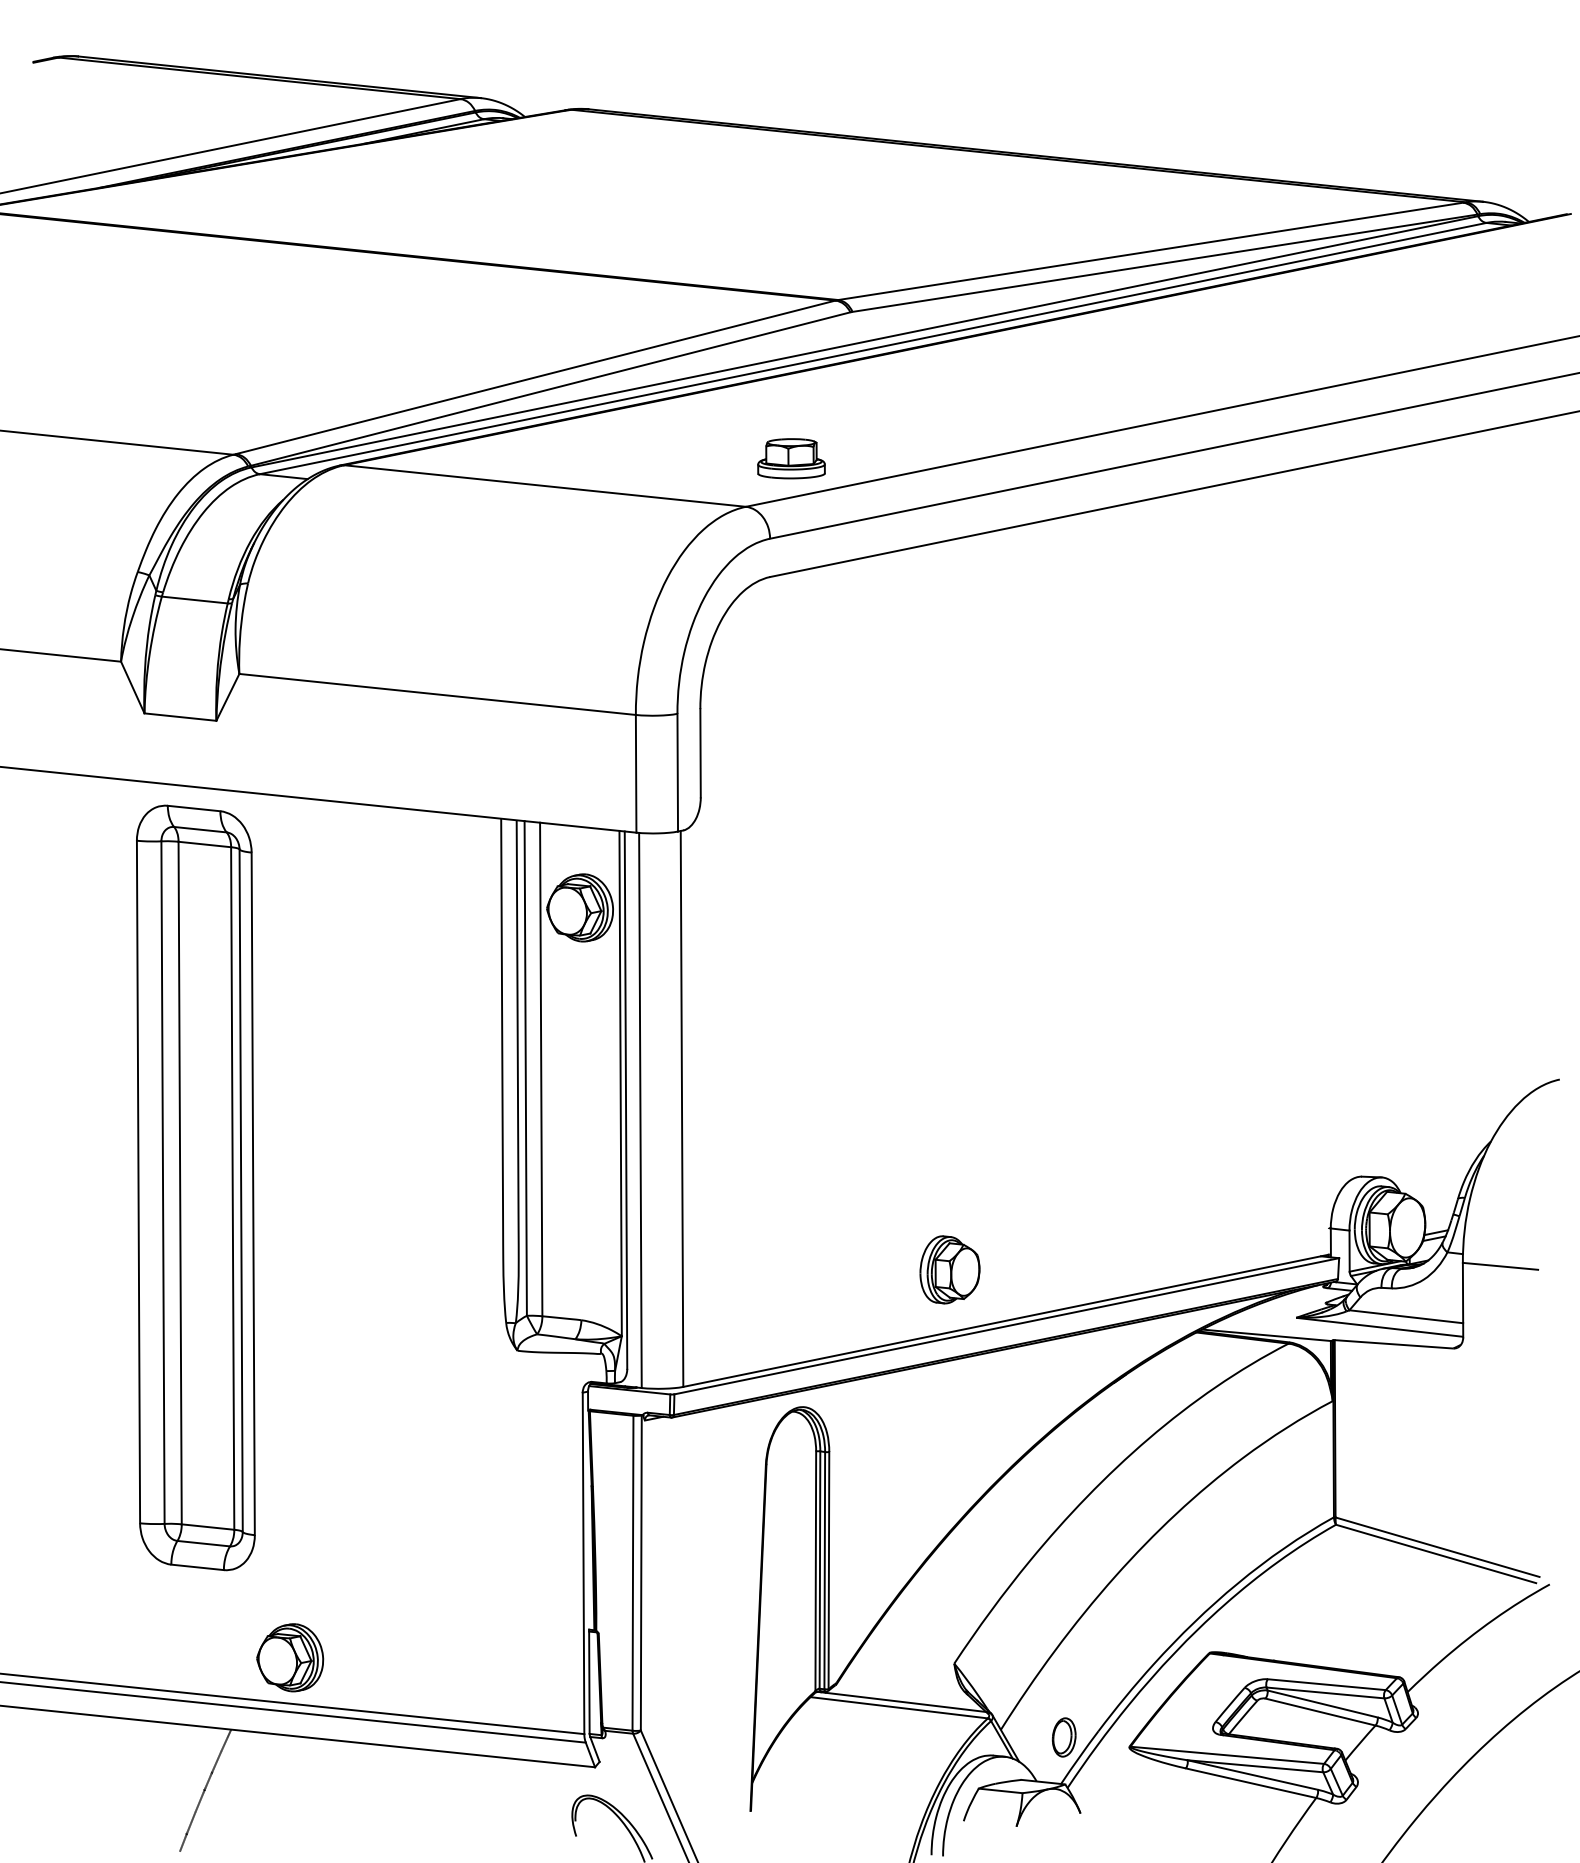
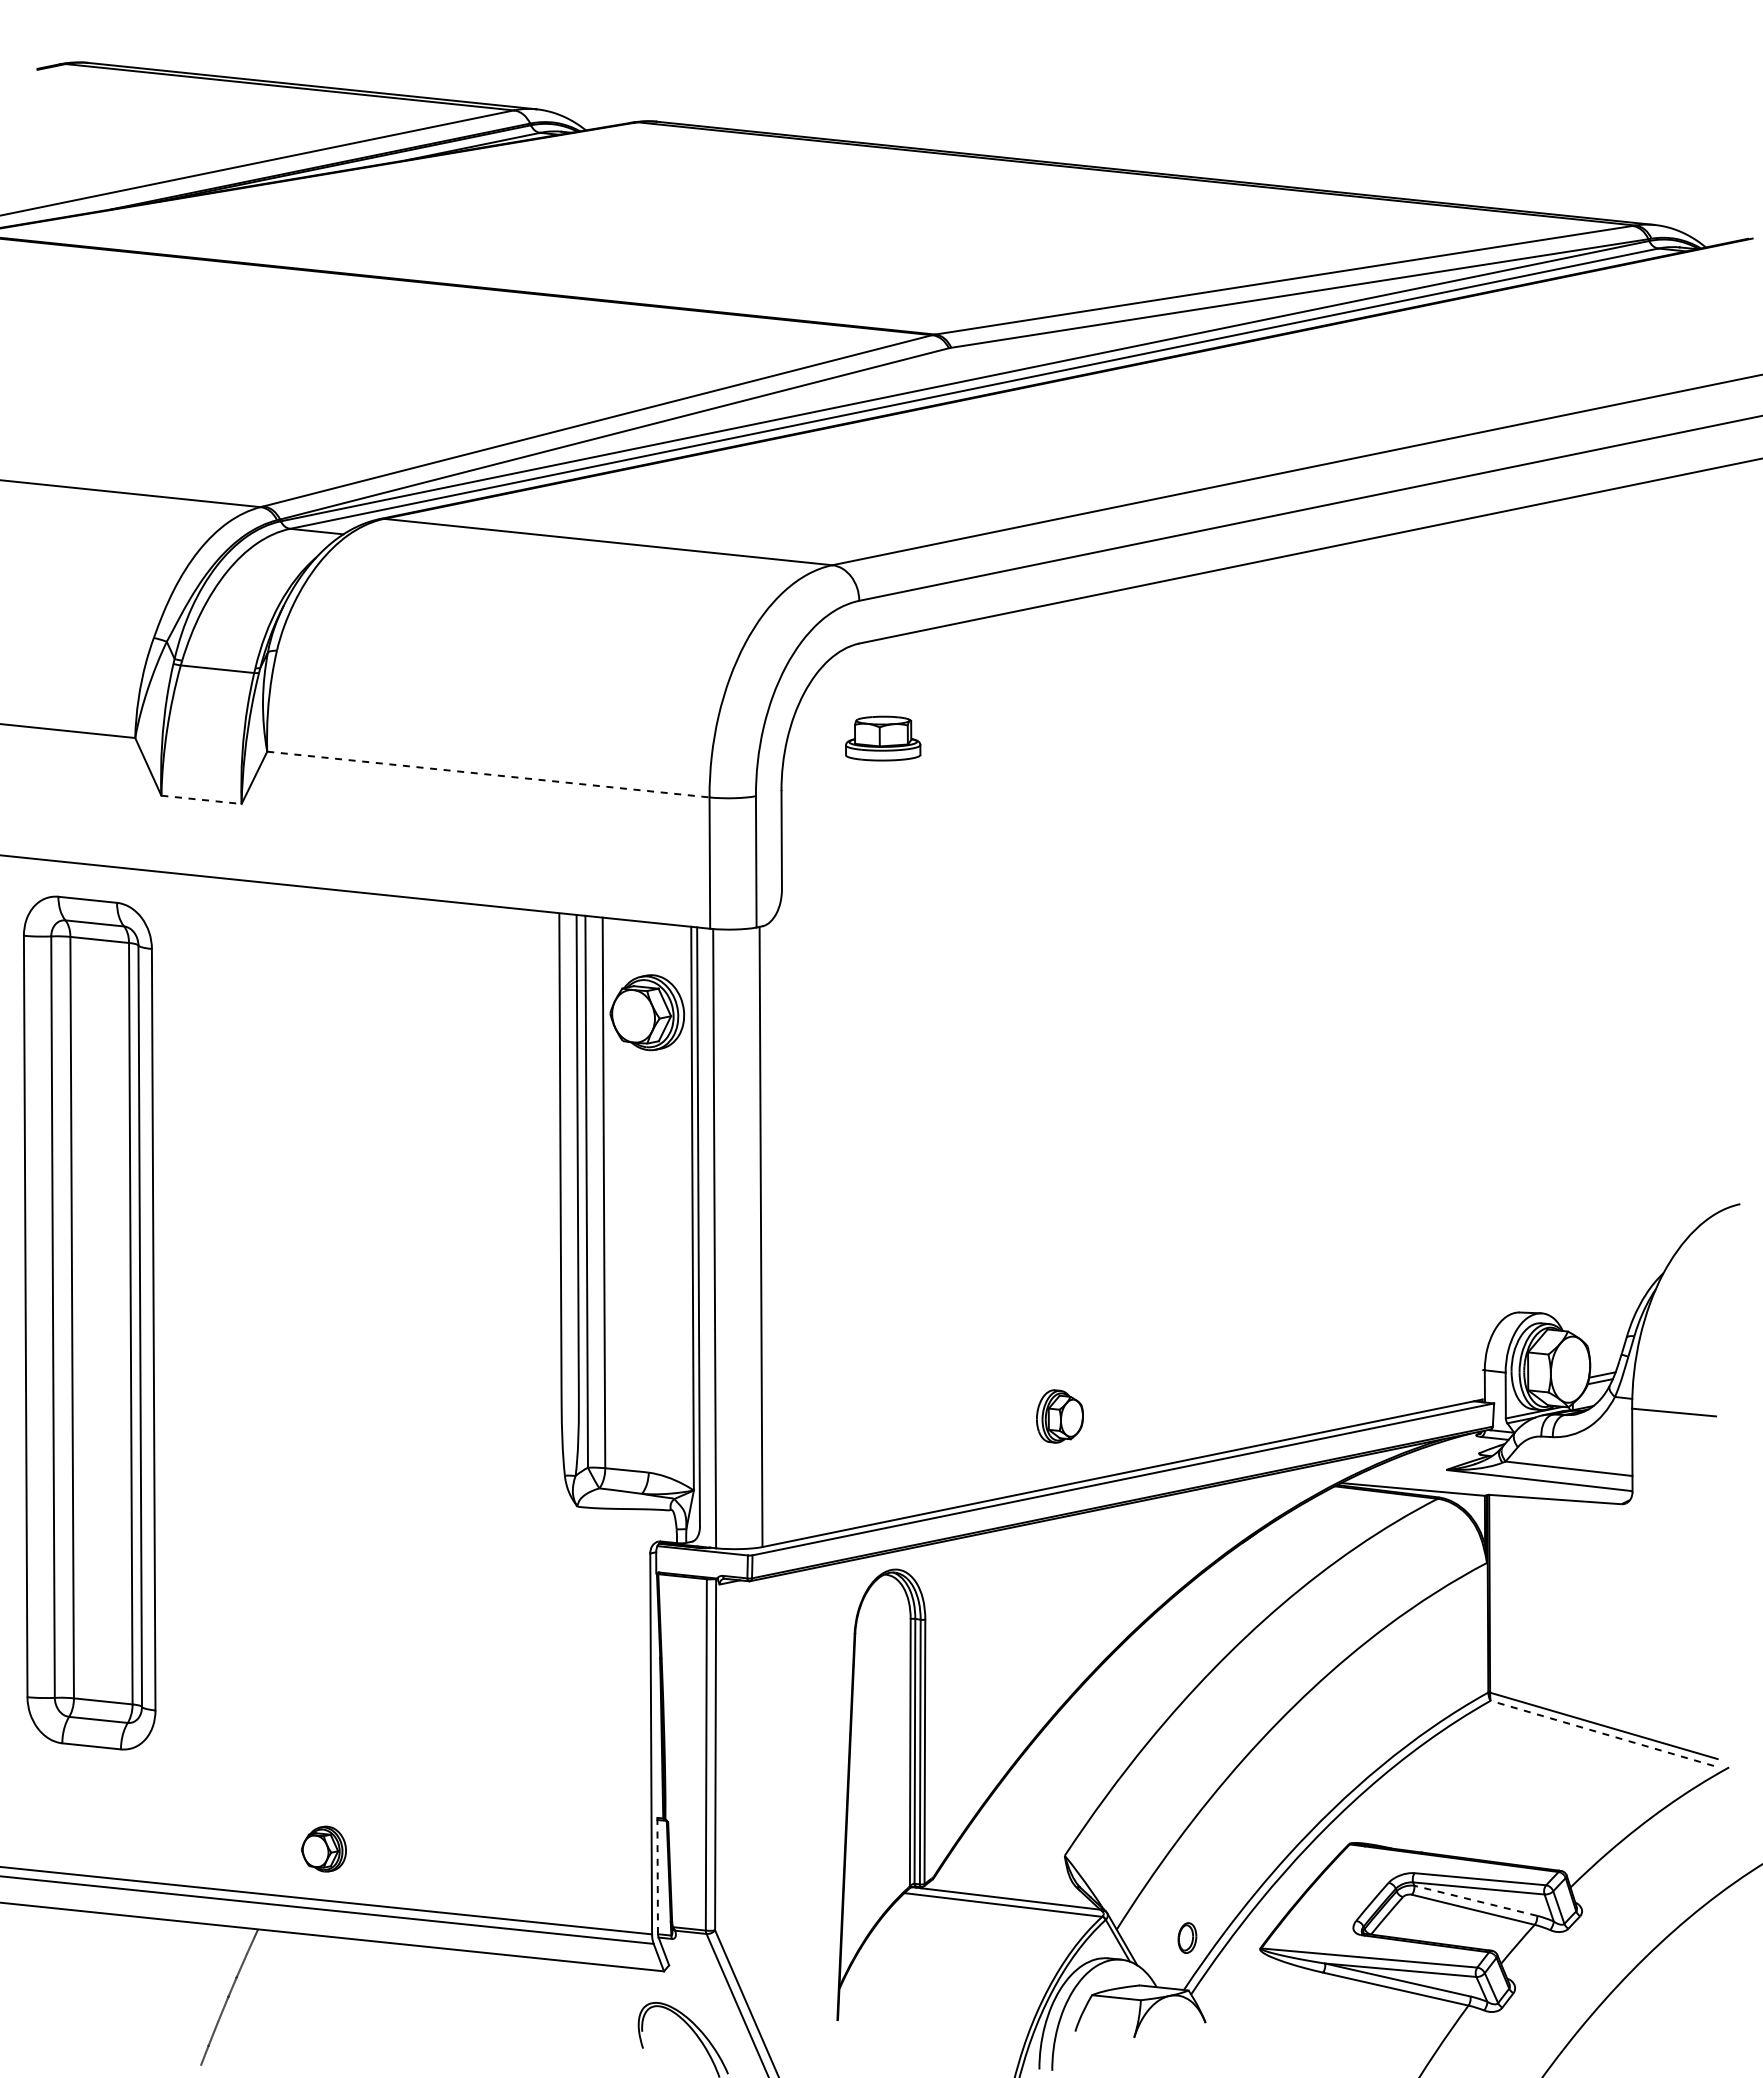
part: (791, 458) -> (883, 738), moved
line: (437, 694) -> (488, 774), solid -> dashed
line: (181, 716) -> (202, 799), solid -> dashed
part: (195, 1187) -> (89, 1322), moved
part: (949, 1269) -> (1059, 1416), size x0.7
line: (1435, 1554) -> (1601, 1733), solid -> dashed
part: (289, 1657) -> (323, 1848), size x0.6
line: (589, 1681) -> (657, 1875), solid -> dashed
line: (1322, 1703) -> (1475, 1900), solid -> dashed
part: (1064, 1736) -> (1187, 1937), size x0.7

